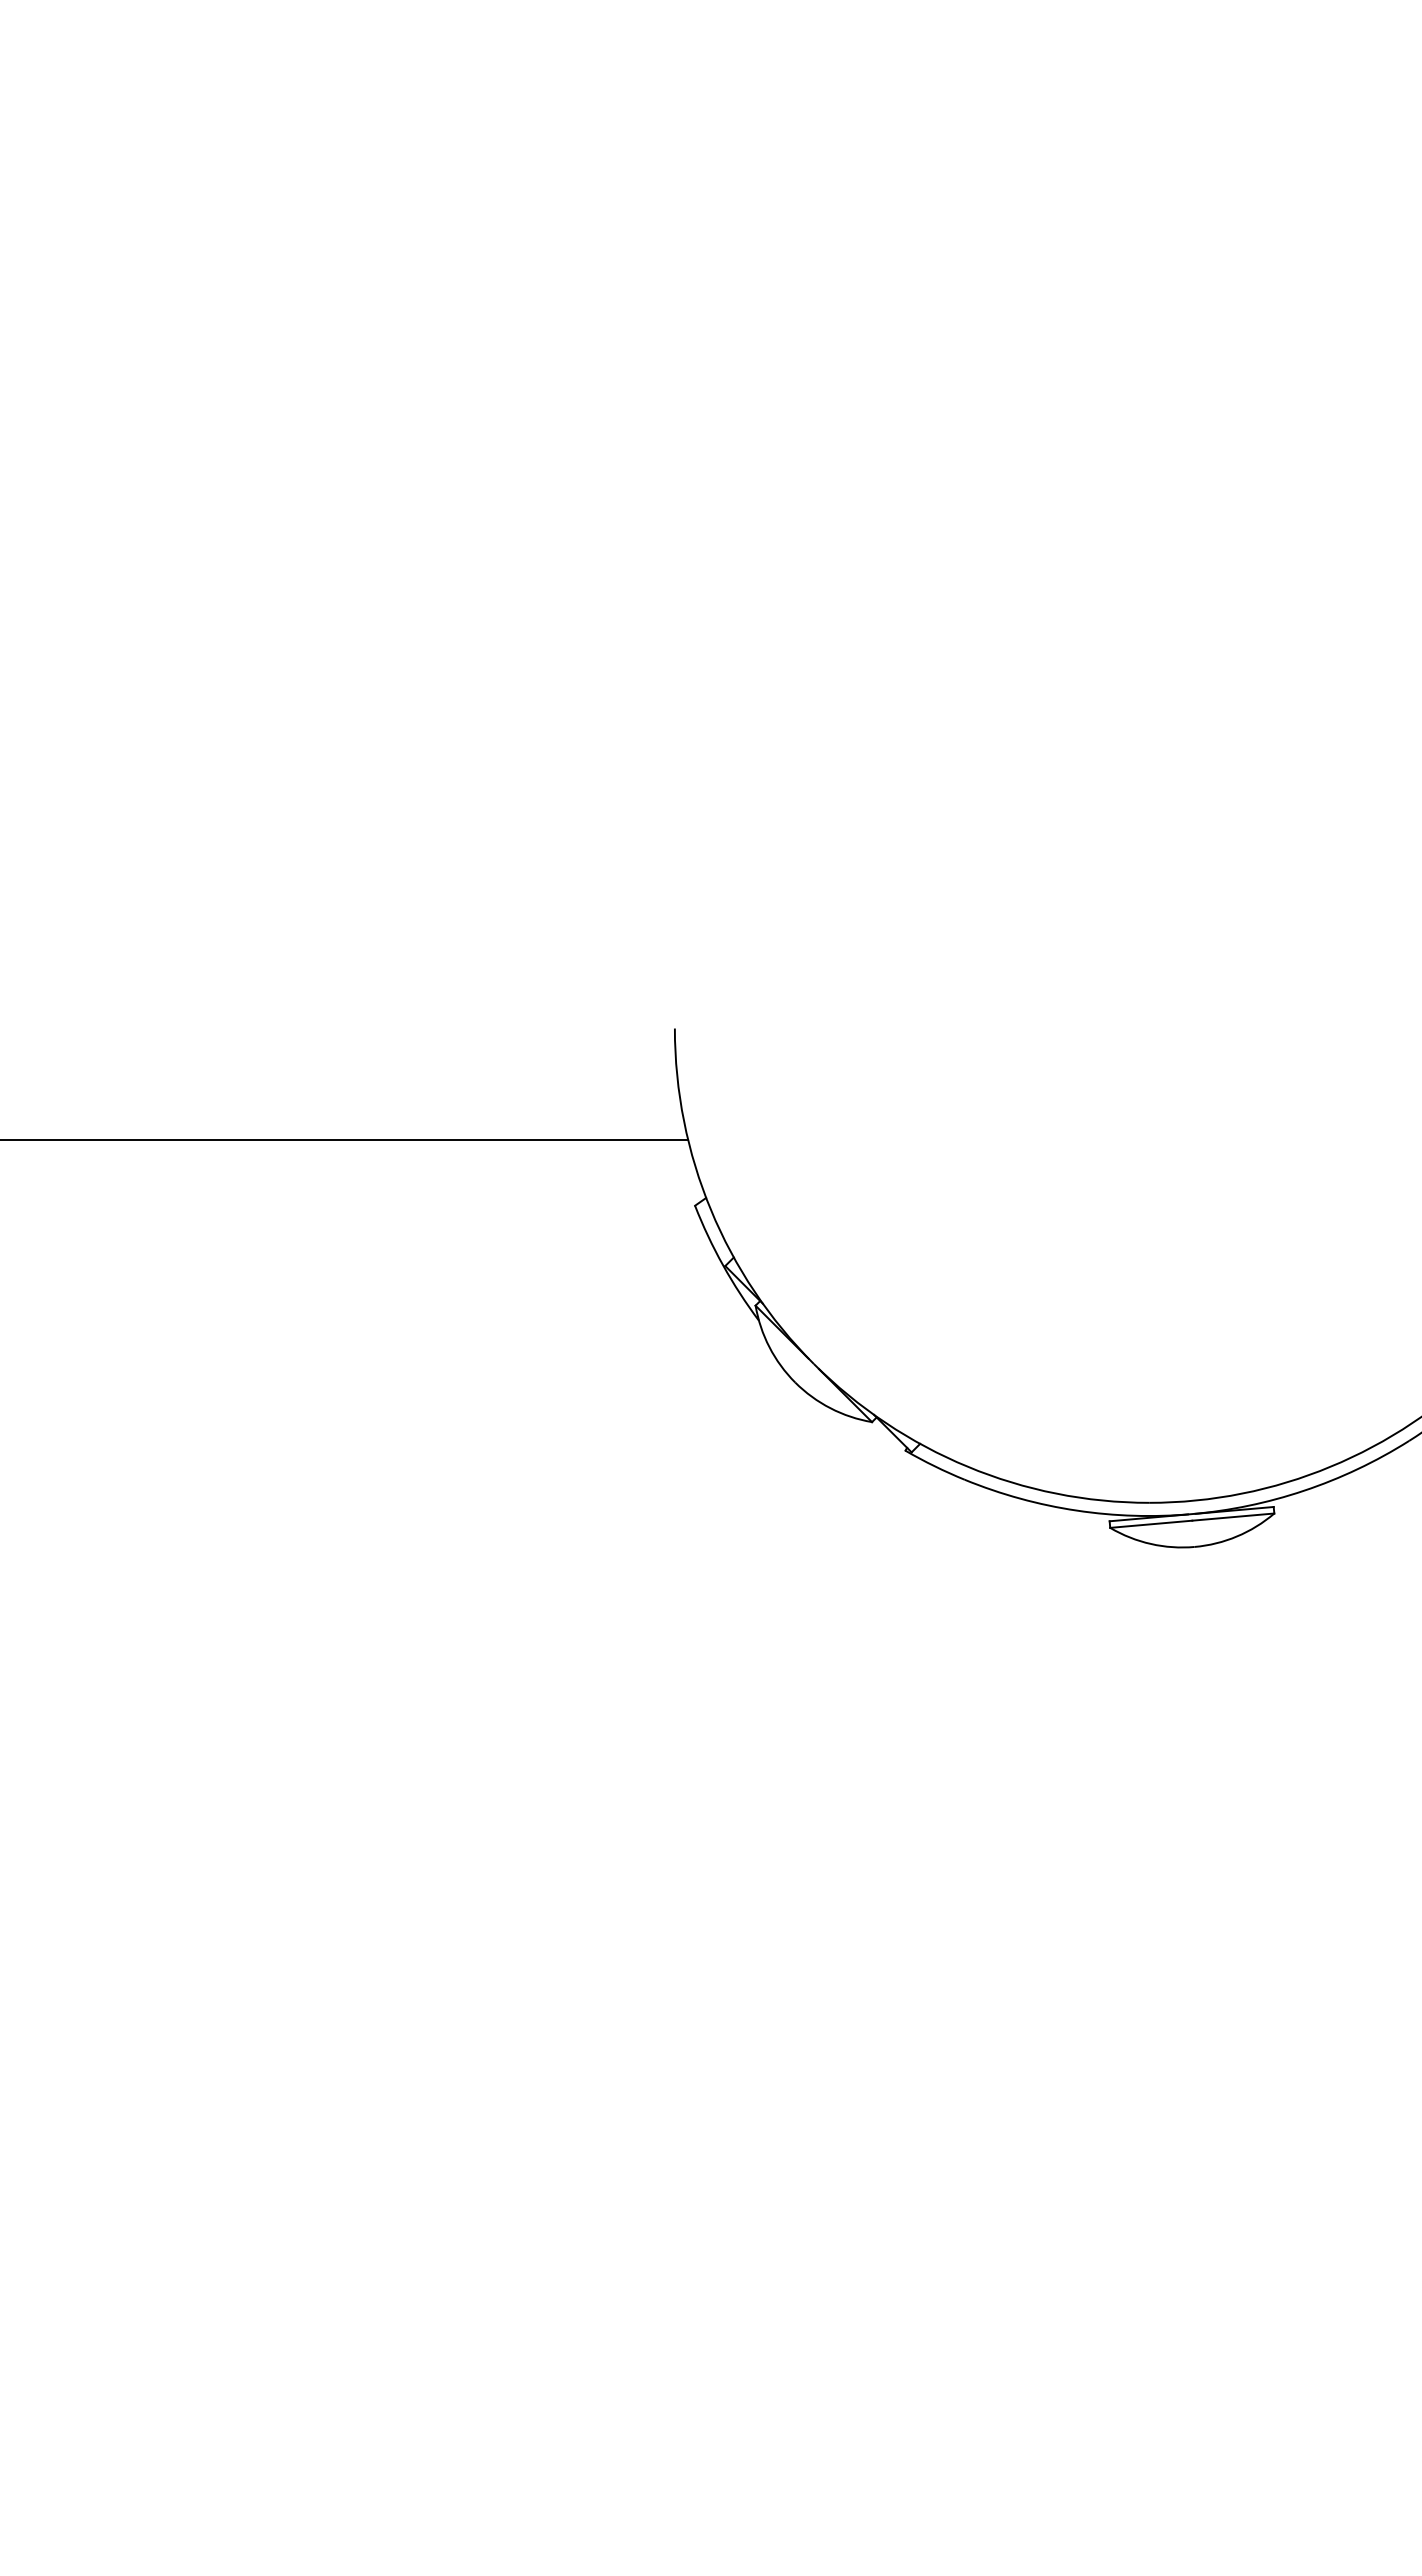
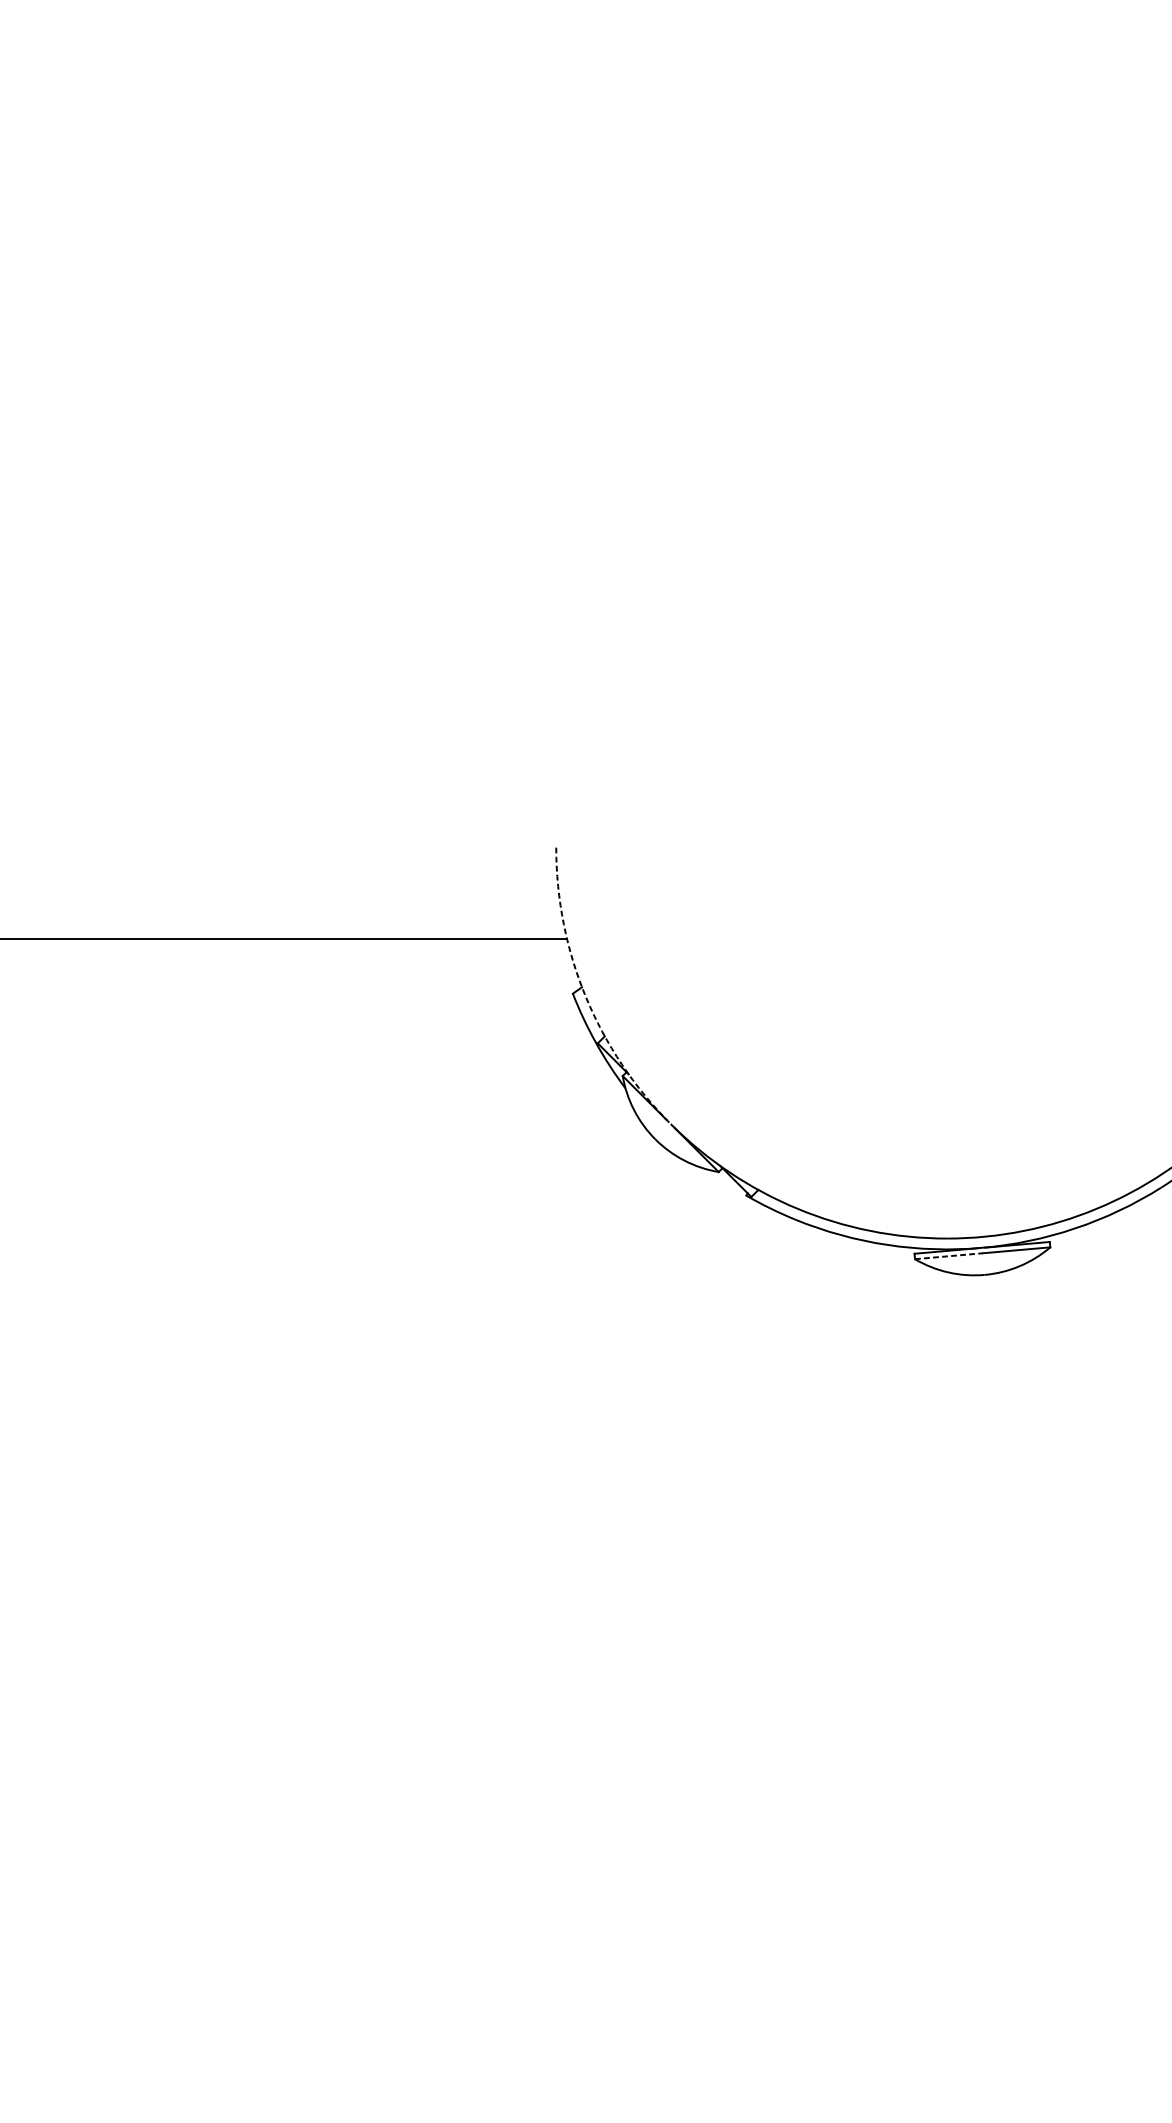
arc: (711, 1210) -> (586, 997), solid -> dashed
line: (1151, 1524) -> (949, 1256), solid -> dashed

